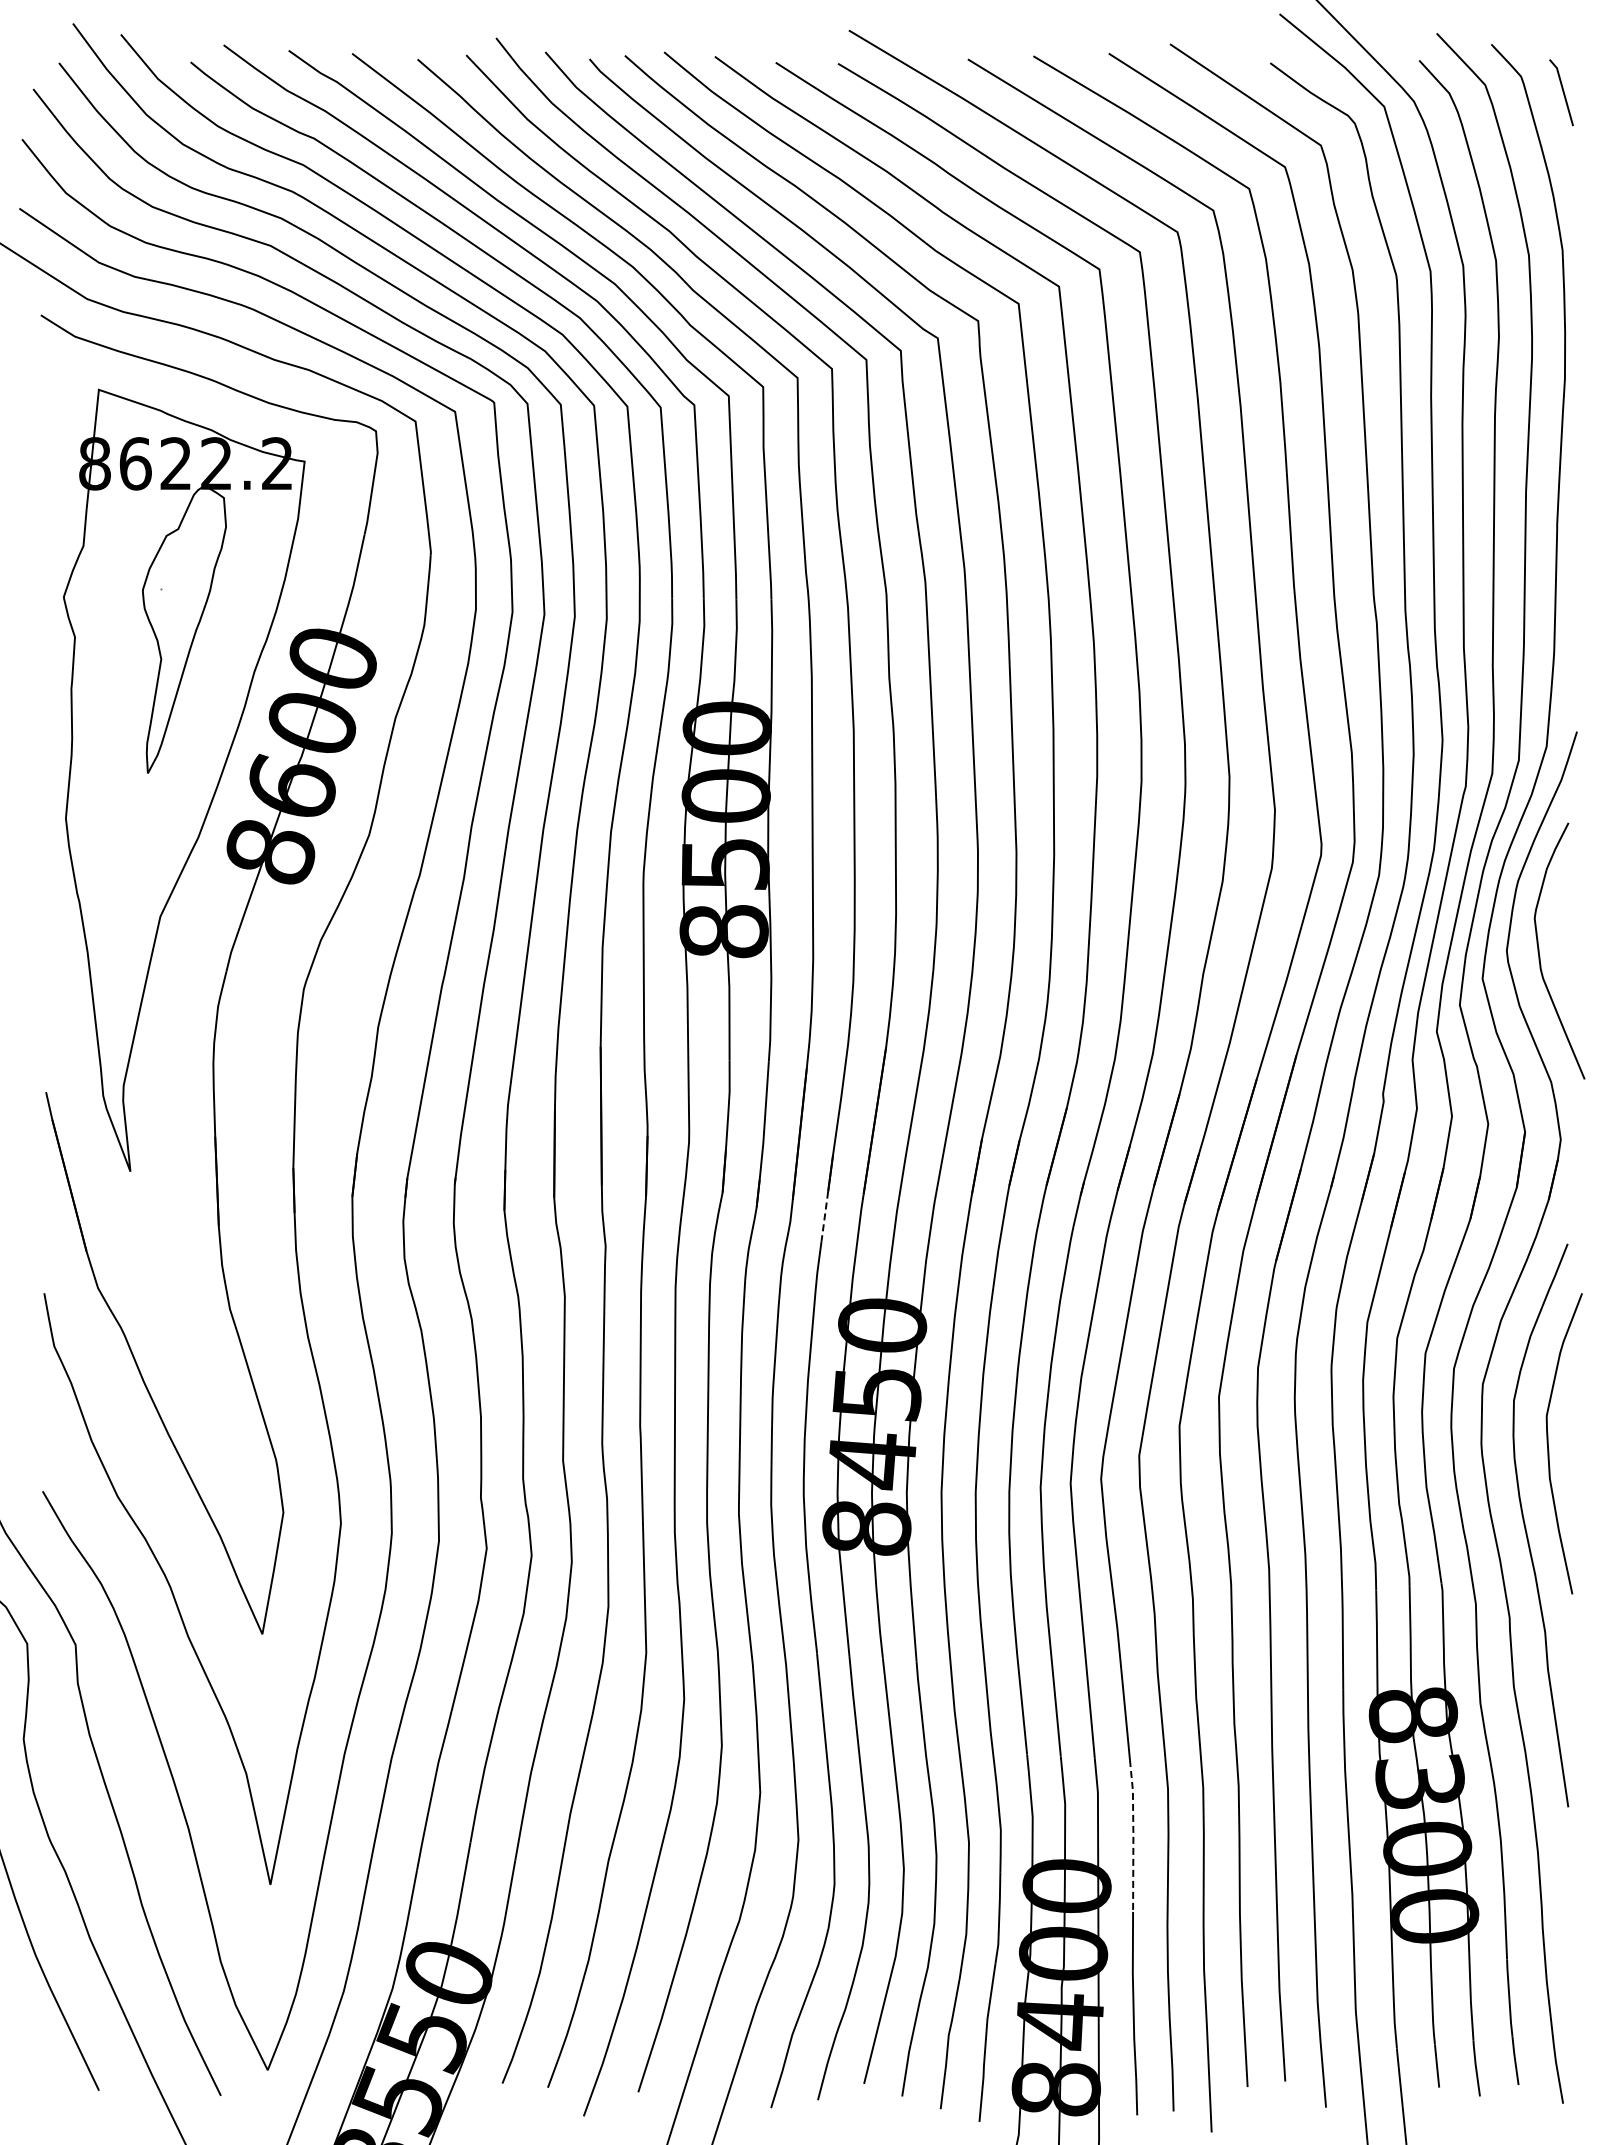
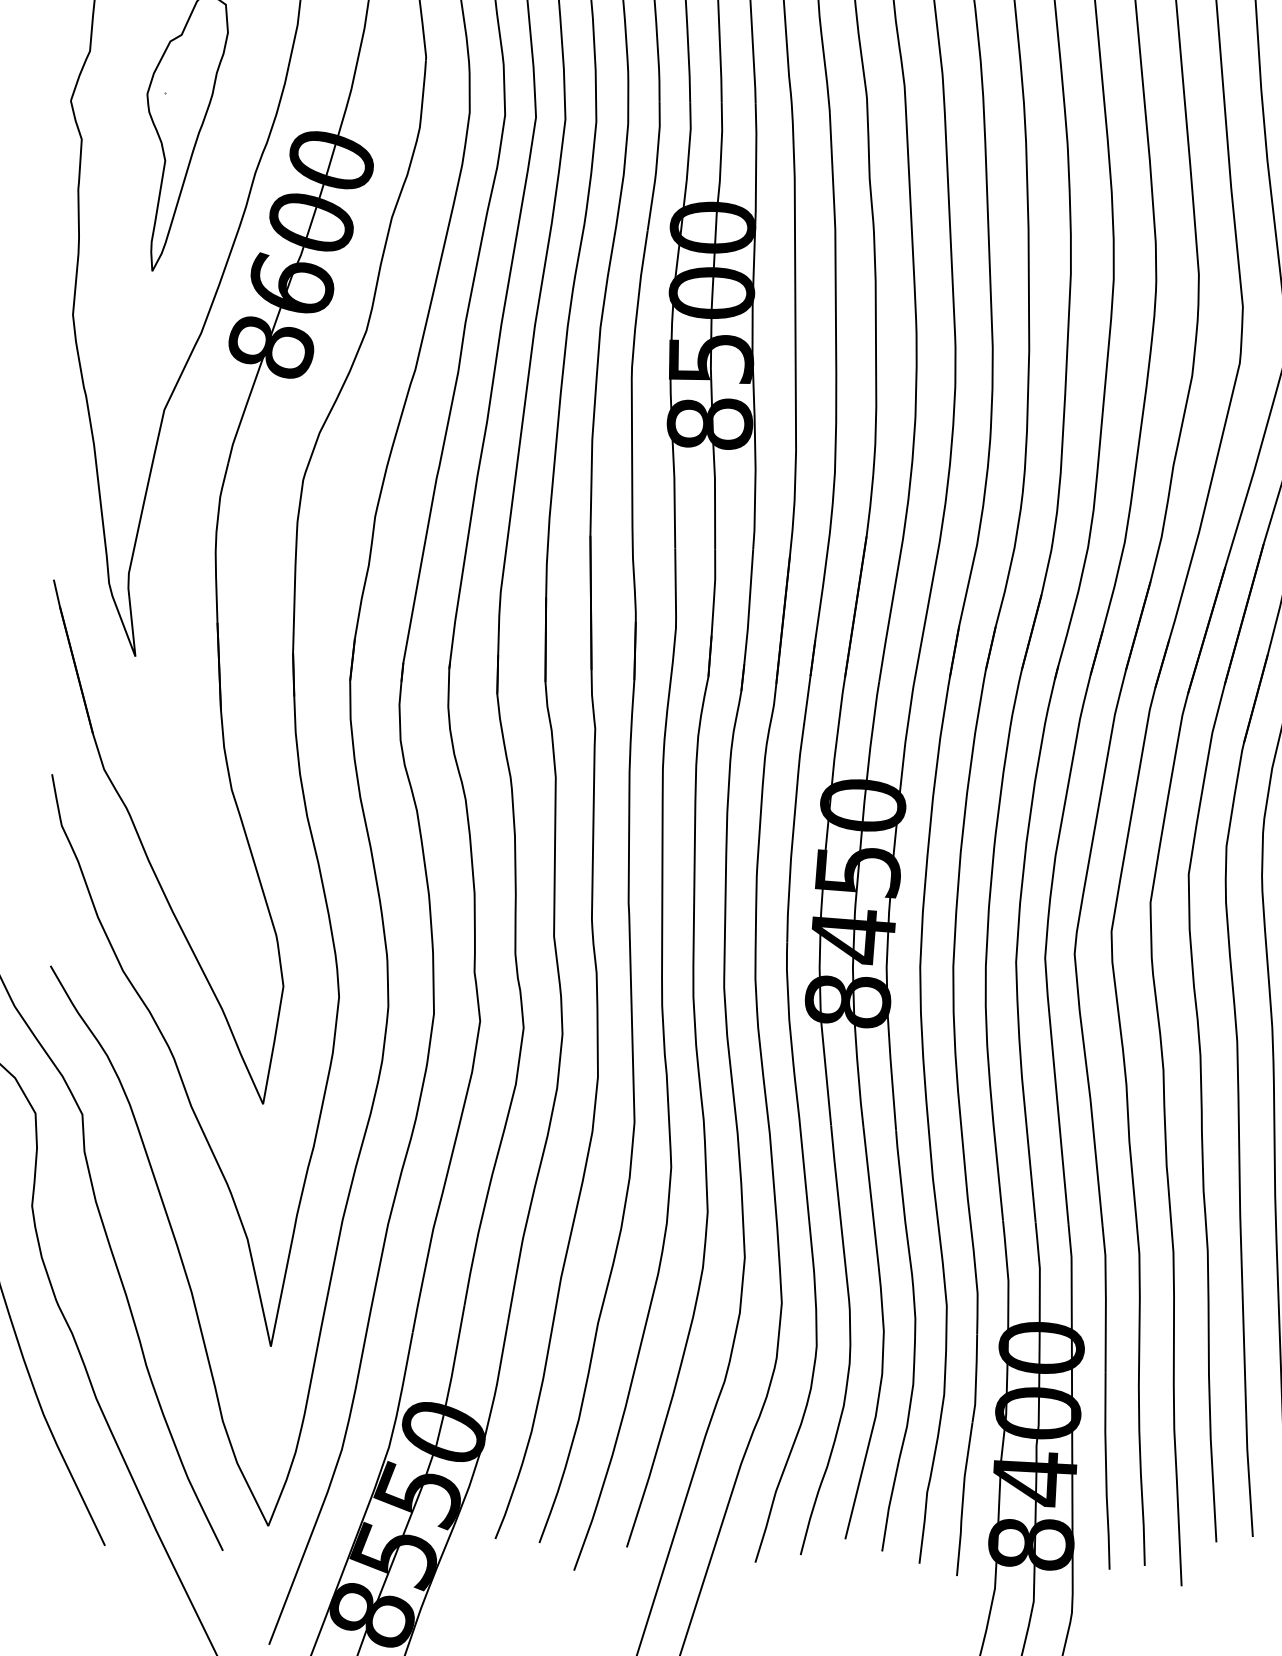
line: (824, 1216) -> (807, 699), dashed -> solid
line: (1133, 1836) -> (1105, 1299), dashed -> solid

